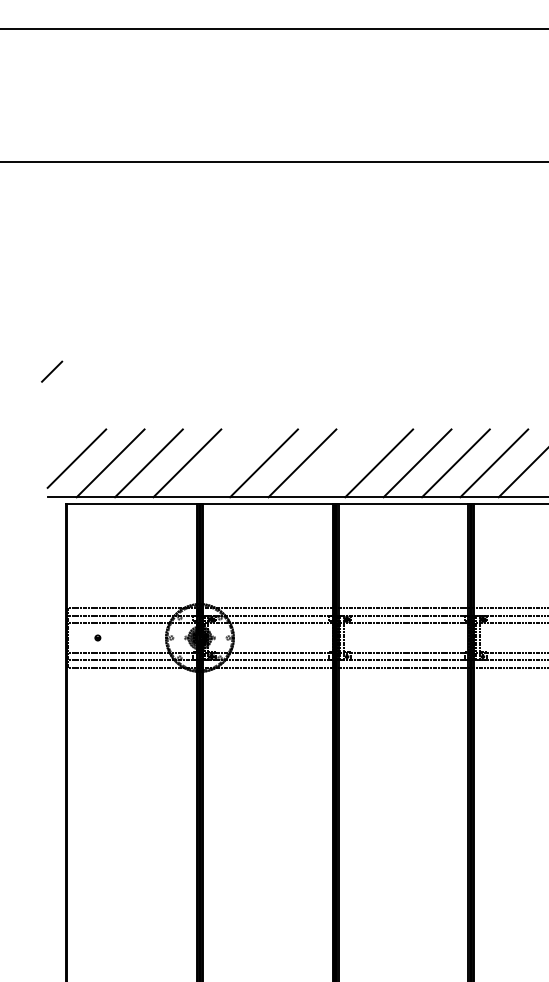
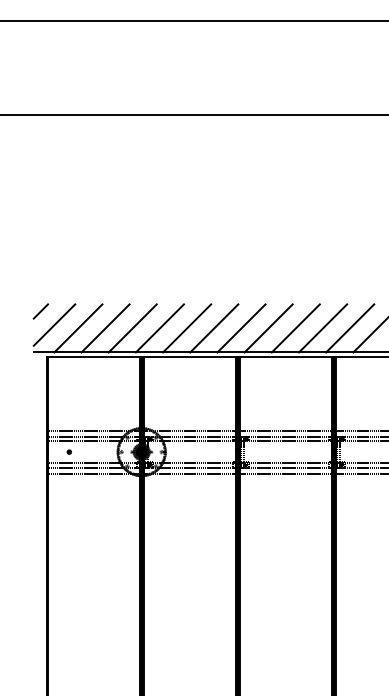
line: (51, 371) -> (40, 311), moved
line: (225, 463) -> (159, 328), added
line: (340, 463) -> (241, 328), added

